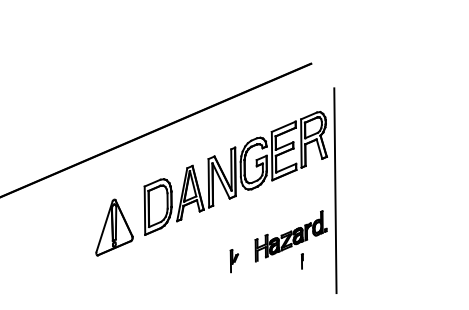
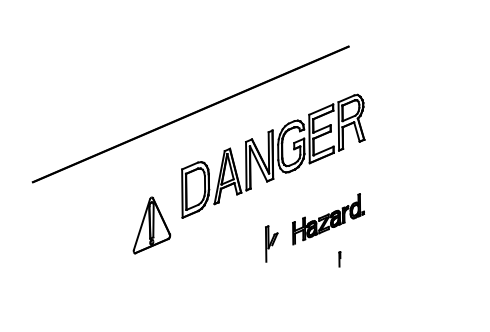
line: (335, 190) -> (372, 173), removed
part: (114, 227) -> (151, 225), moved
part: (234, 260) -> (271, 243), size x1.6
part: (302, 261) -> (339, 259), moved

